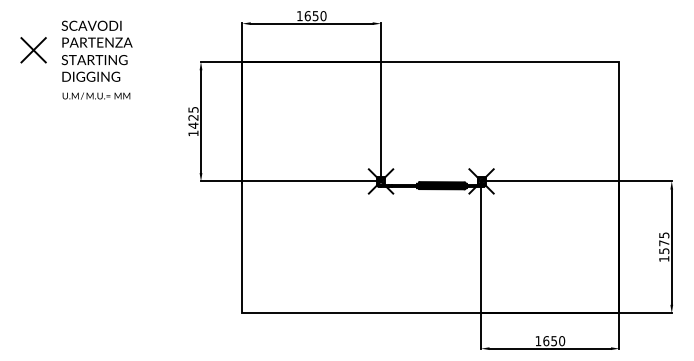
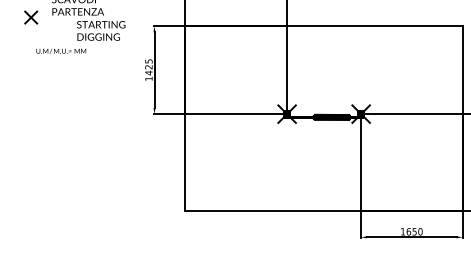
part: (33, 50) -> (31, 17), size x0.7
text: (94, 68) -> (101, 30), moved
text: (96, 95) -> (61, 50), moved

